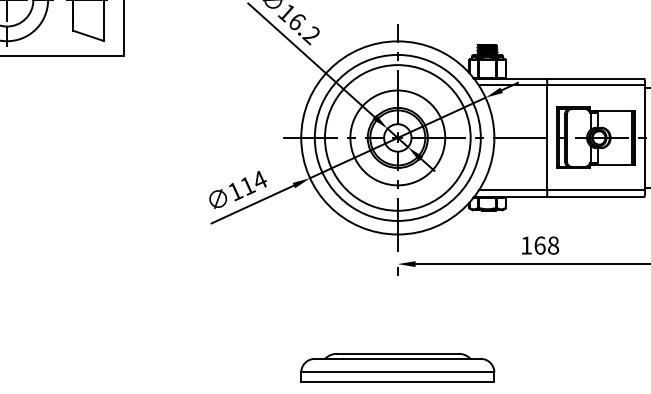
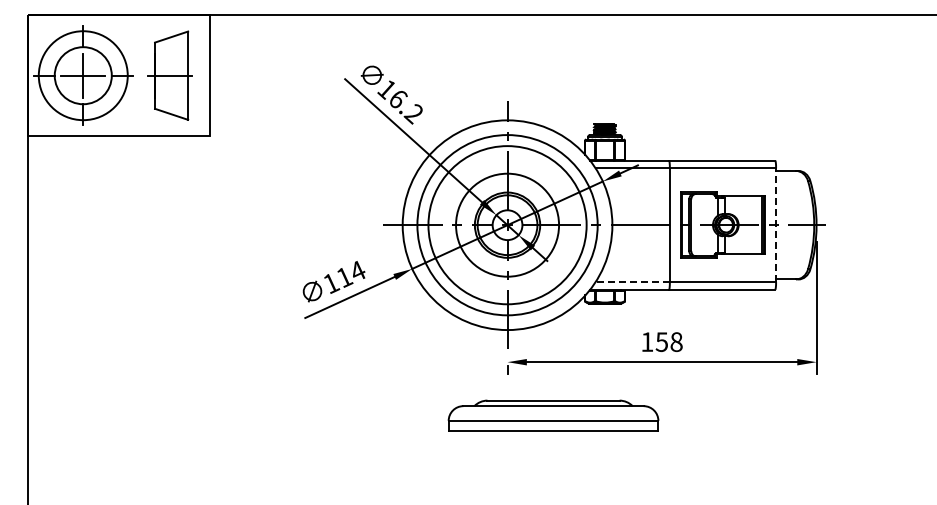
line: (645, 137) -> (776, 224), solid -> dashed
line: (512, 190) -> (632, 282), solid -> dashed
text: (539, 245) -> (661, 341), 168 -> 158
part: (397, 367) -> (553, 415), moved

